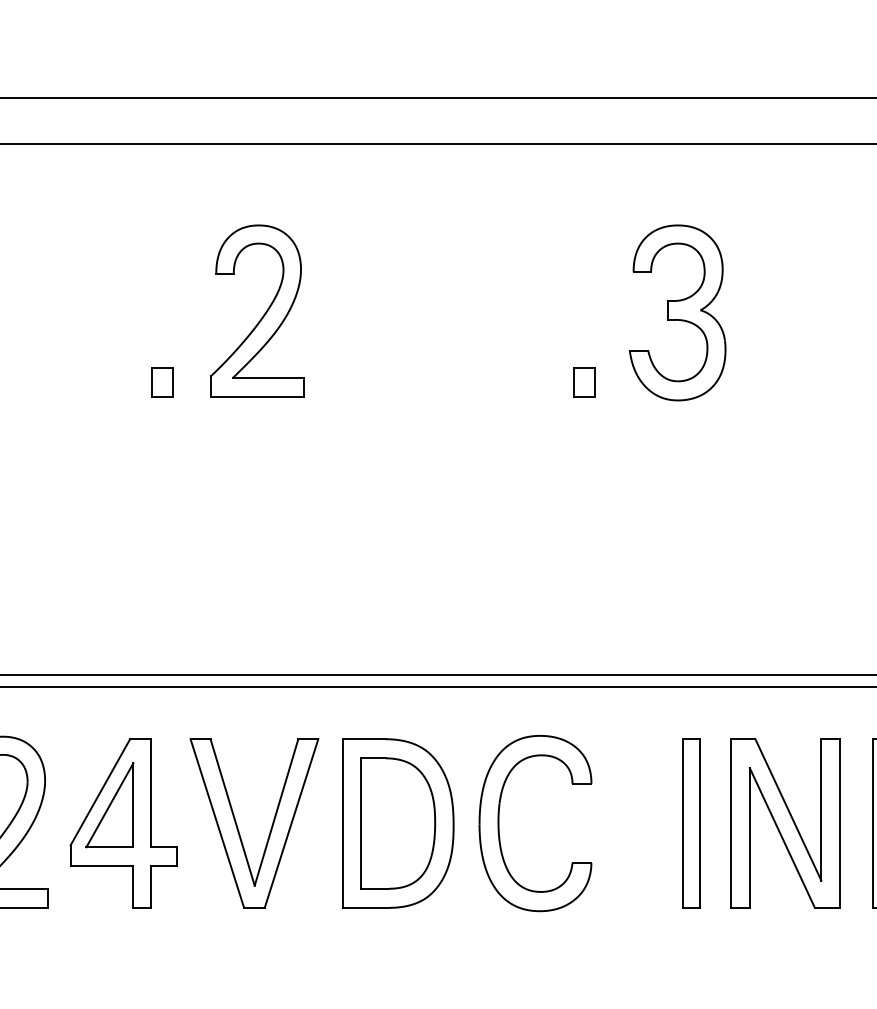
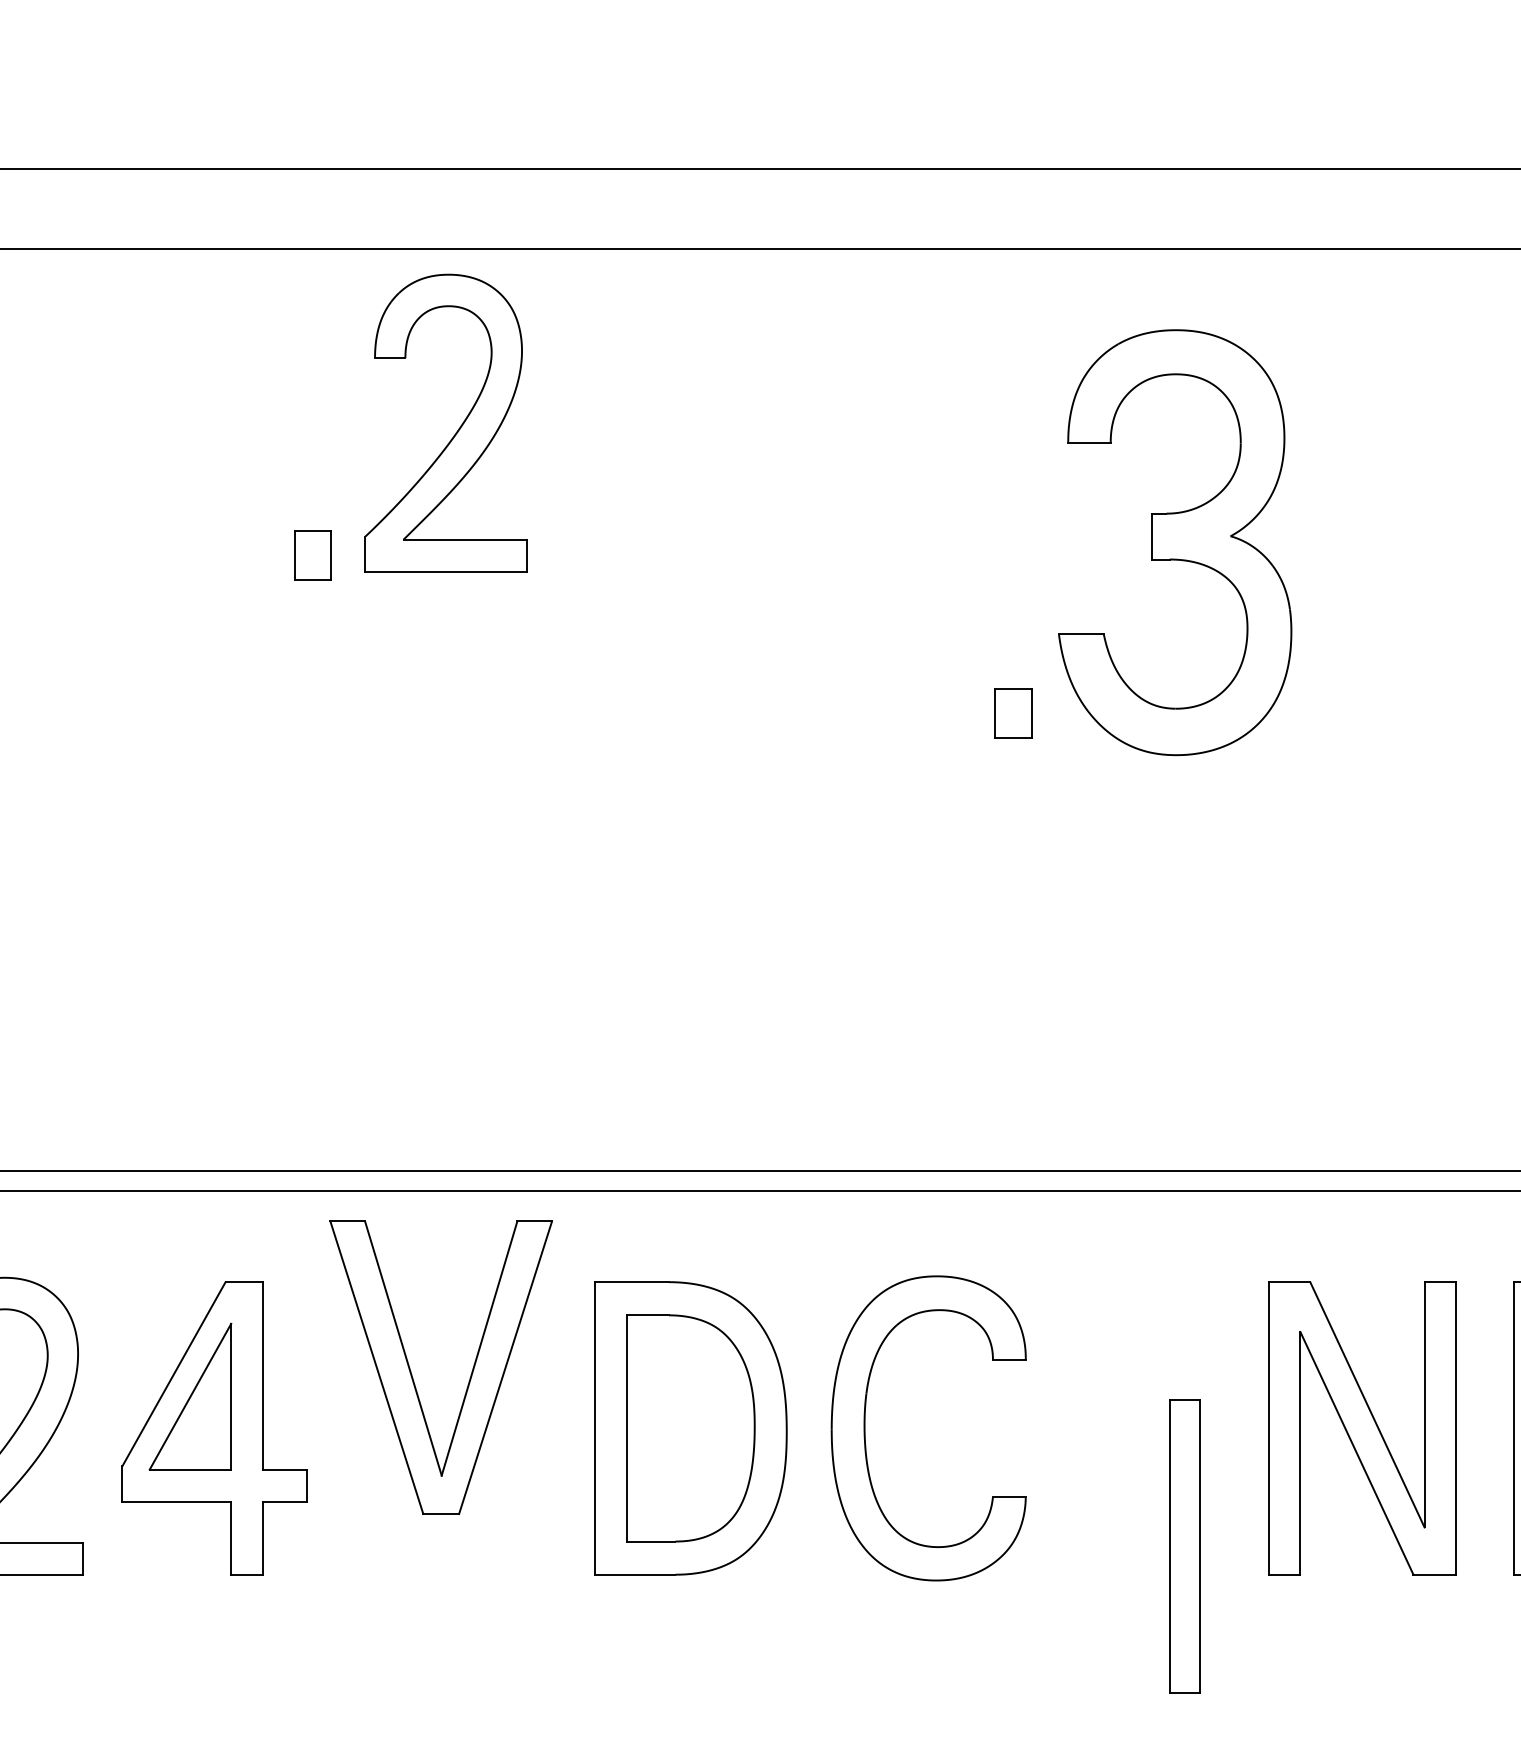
part: (677, 312) -> (1175, 541), size x1.4
part: (263, 314) -> (456, 429), moved
part: (162, 382) -> (312, 555), moved
part: (584, 382) -> (1013, 713), moved
part: (691, 823) -> (1185, 1546), moved
part: (238, 827) -> (413, 1374), moved

